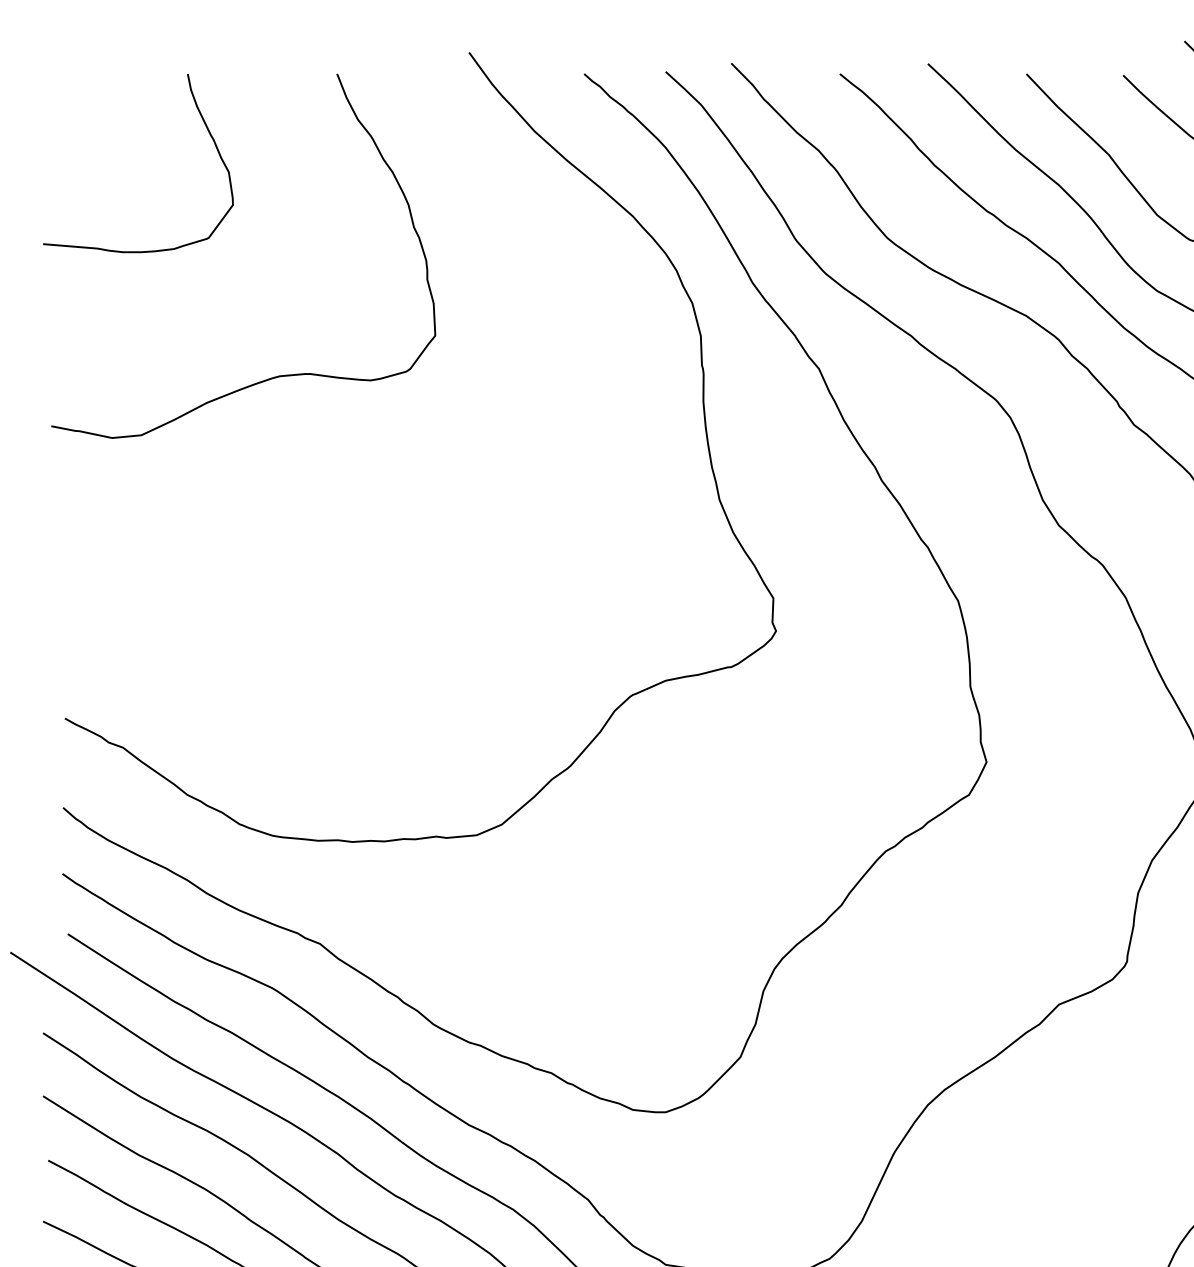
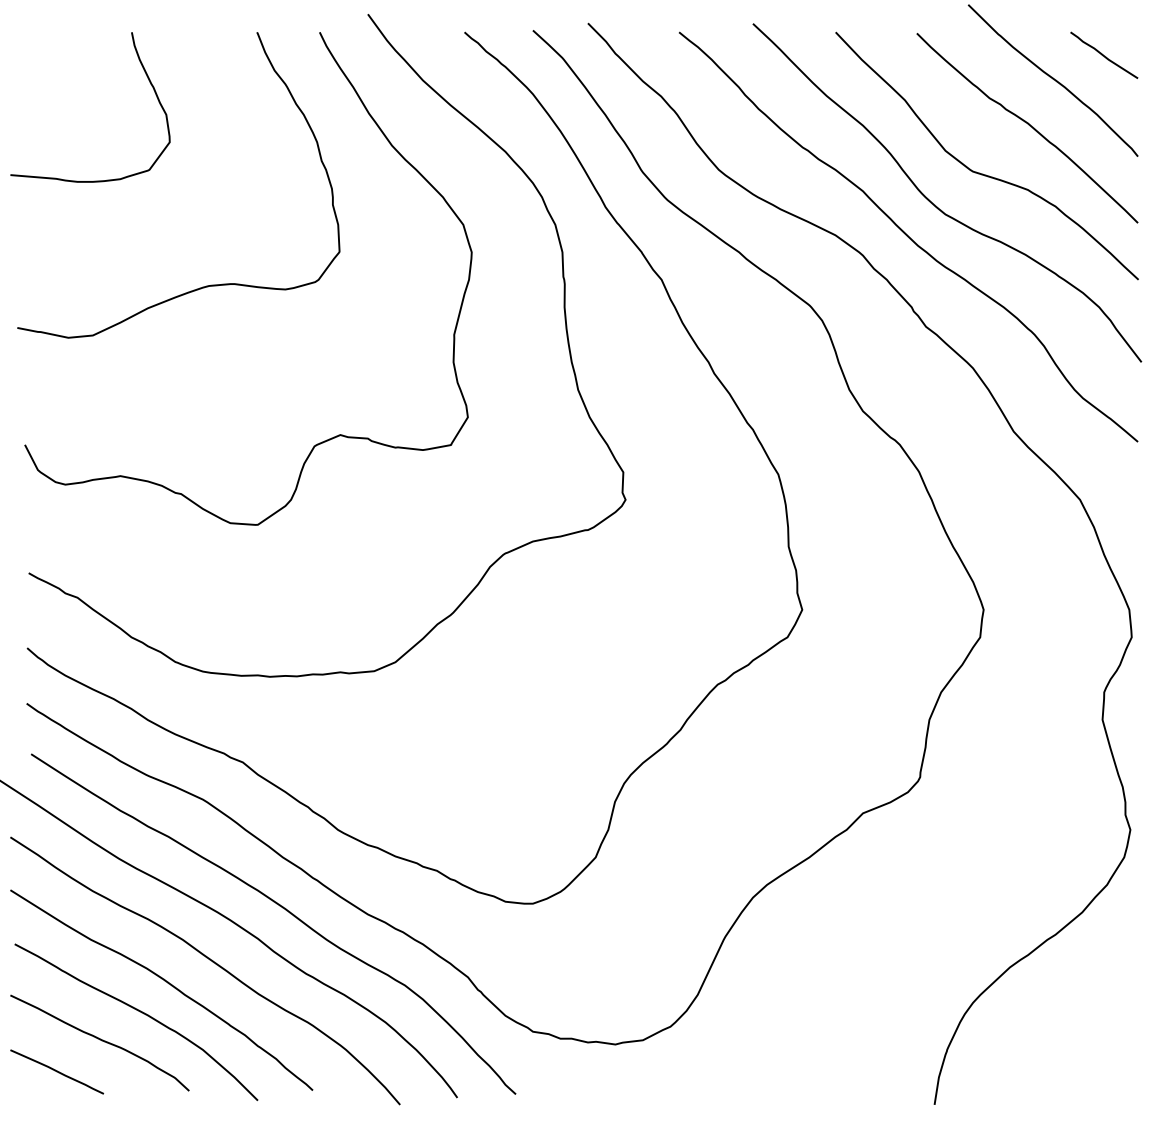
curve: (411, 562) -> (319, 442), added

